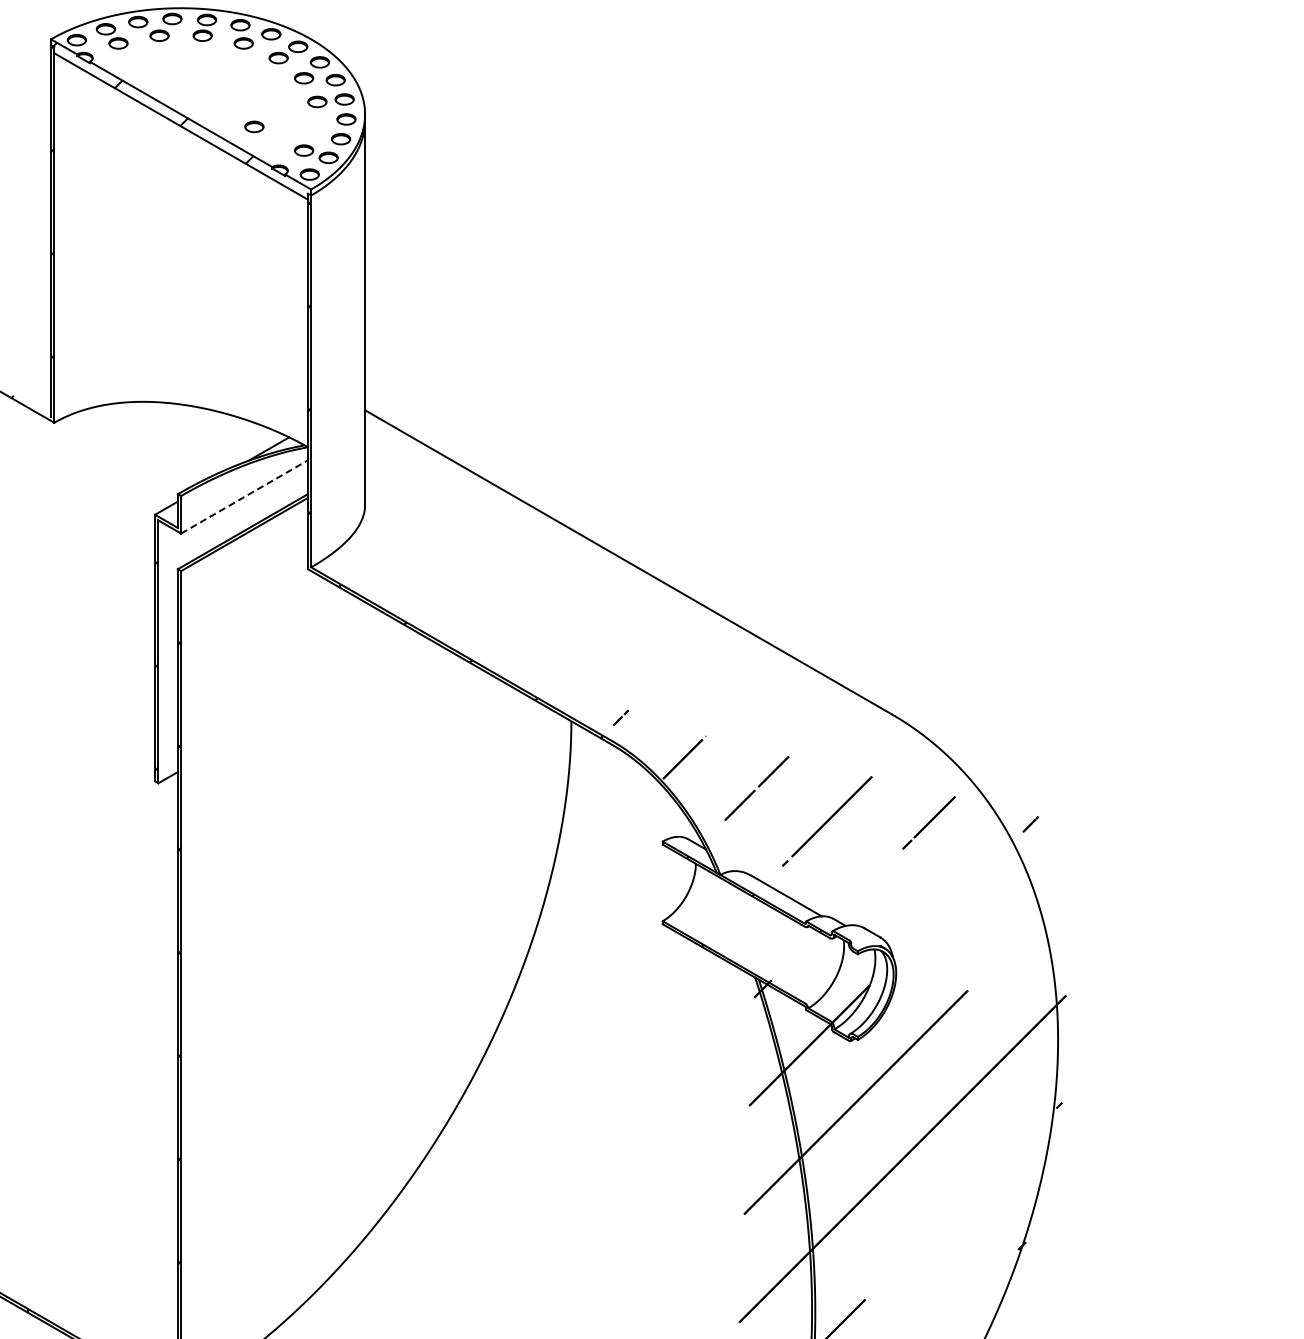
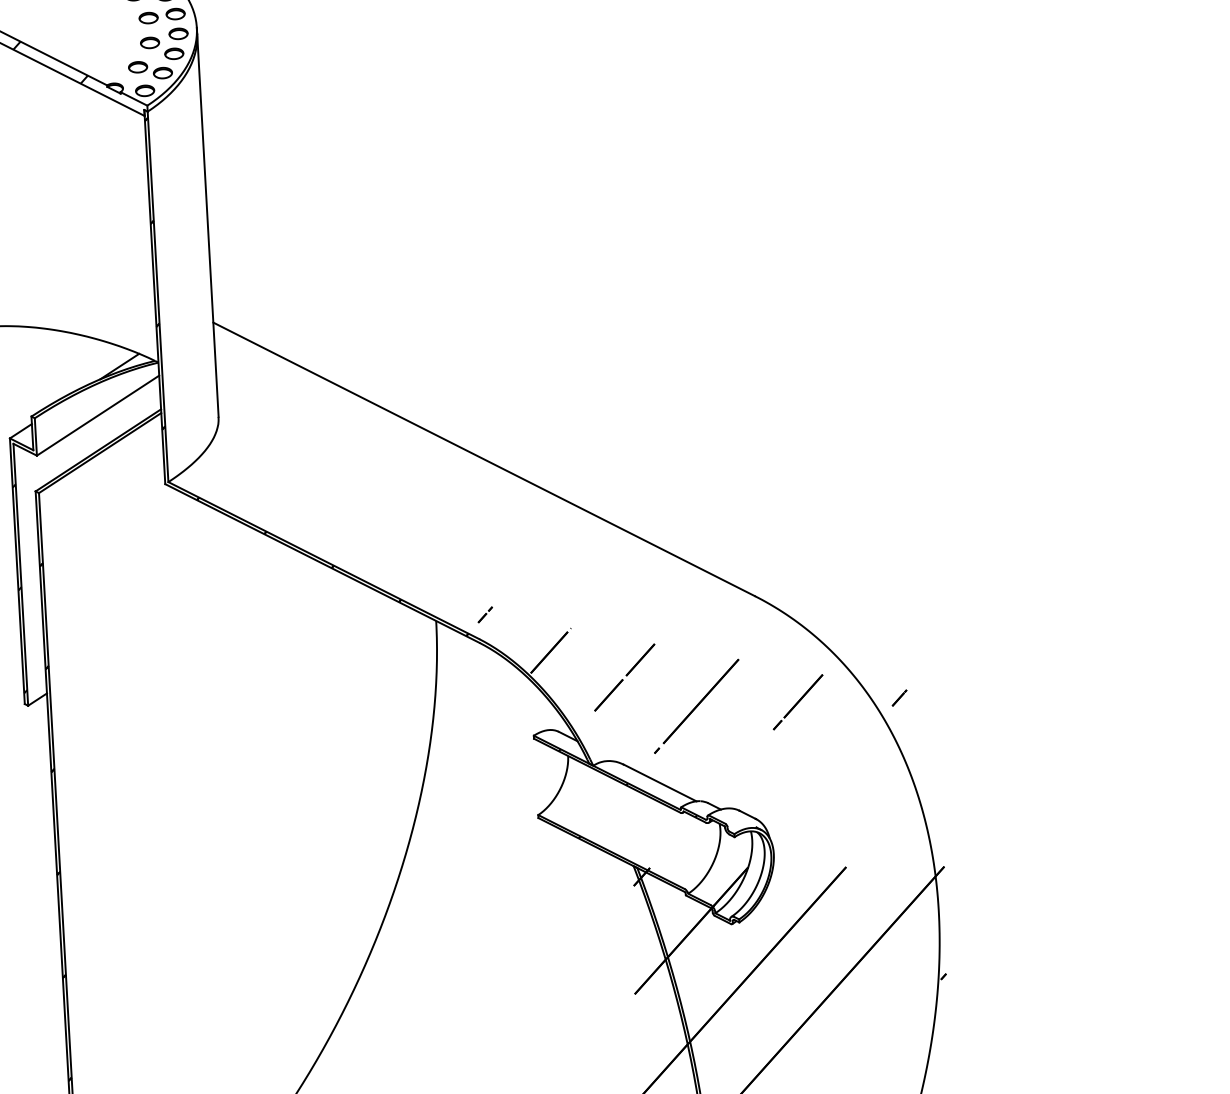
part: (254, 126) -> (150, 42), moved
line: (244, 496) -> (97, 415), dashed -> solid

